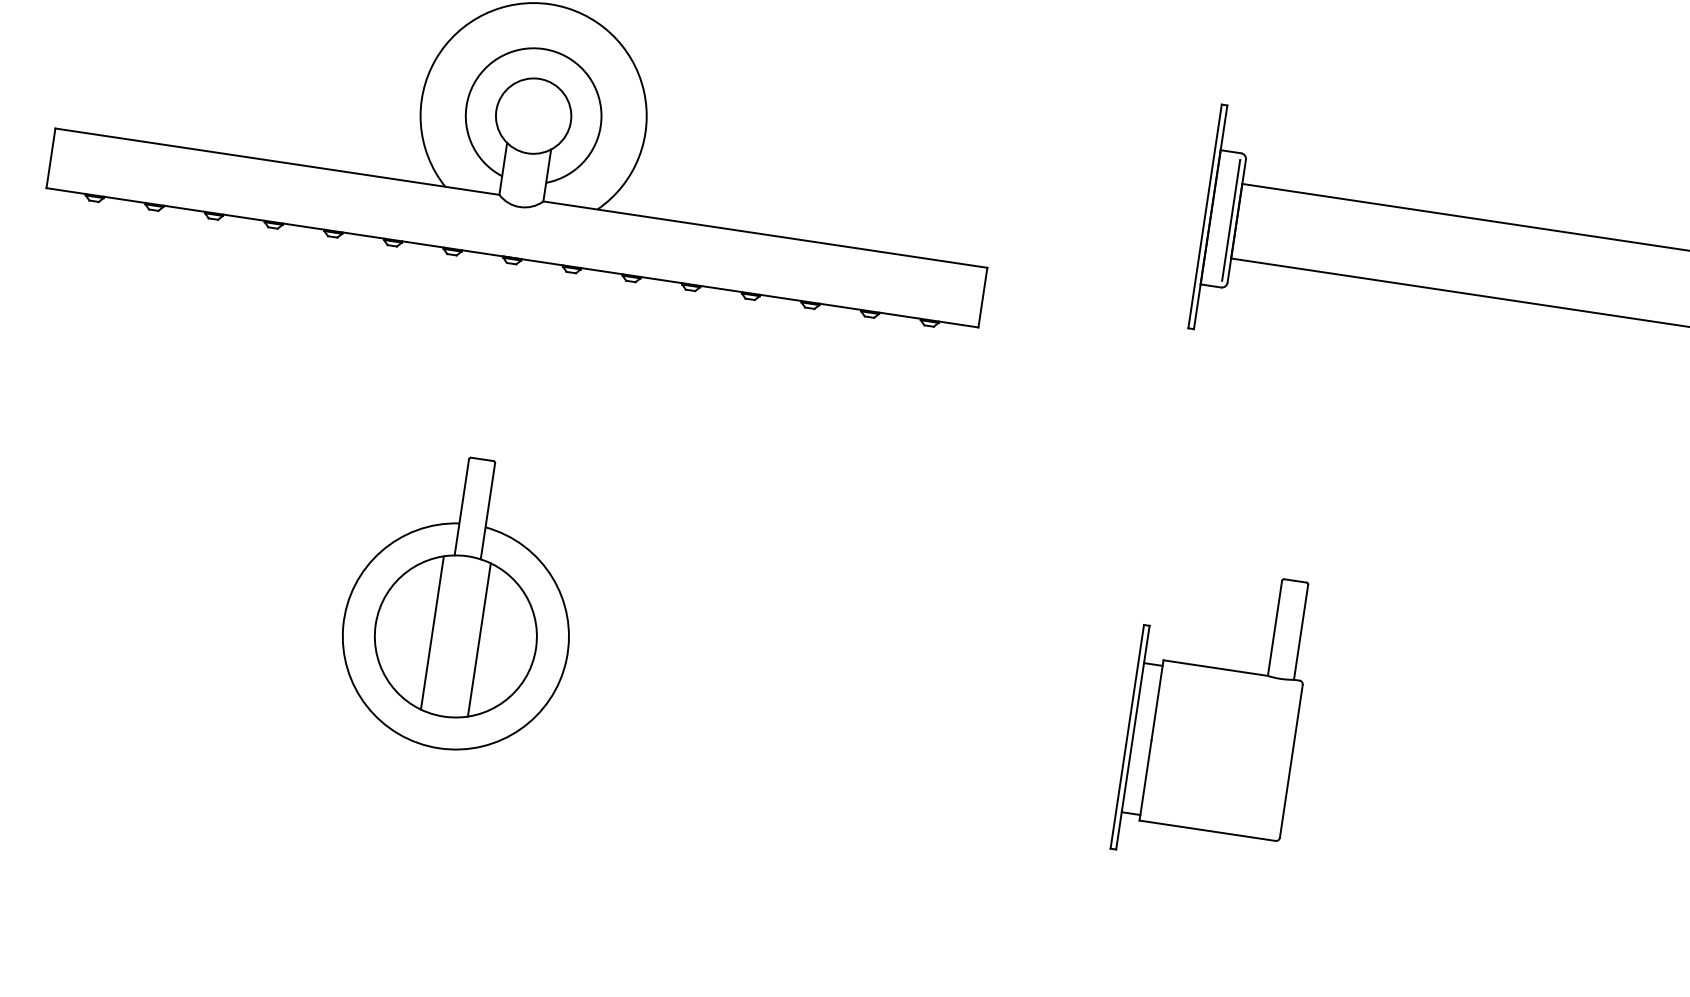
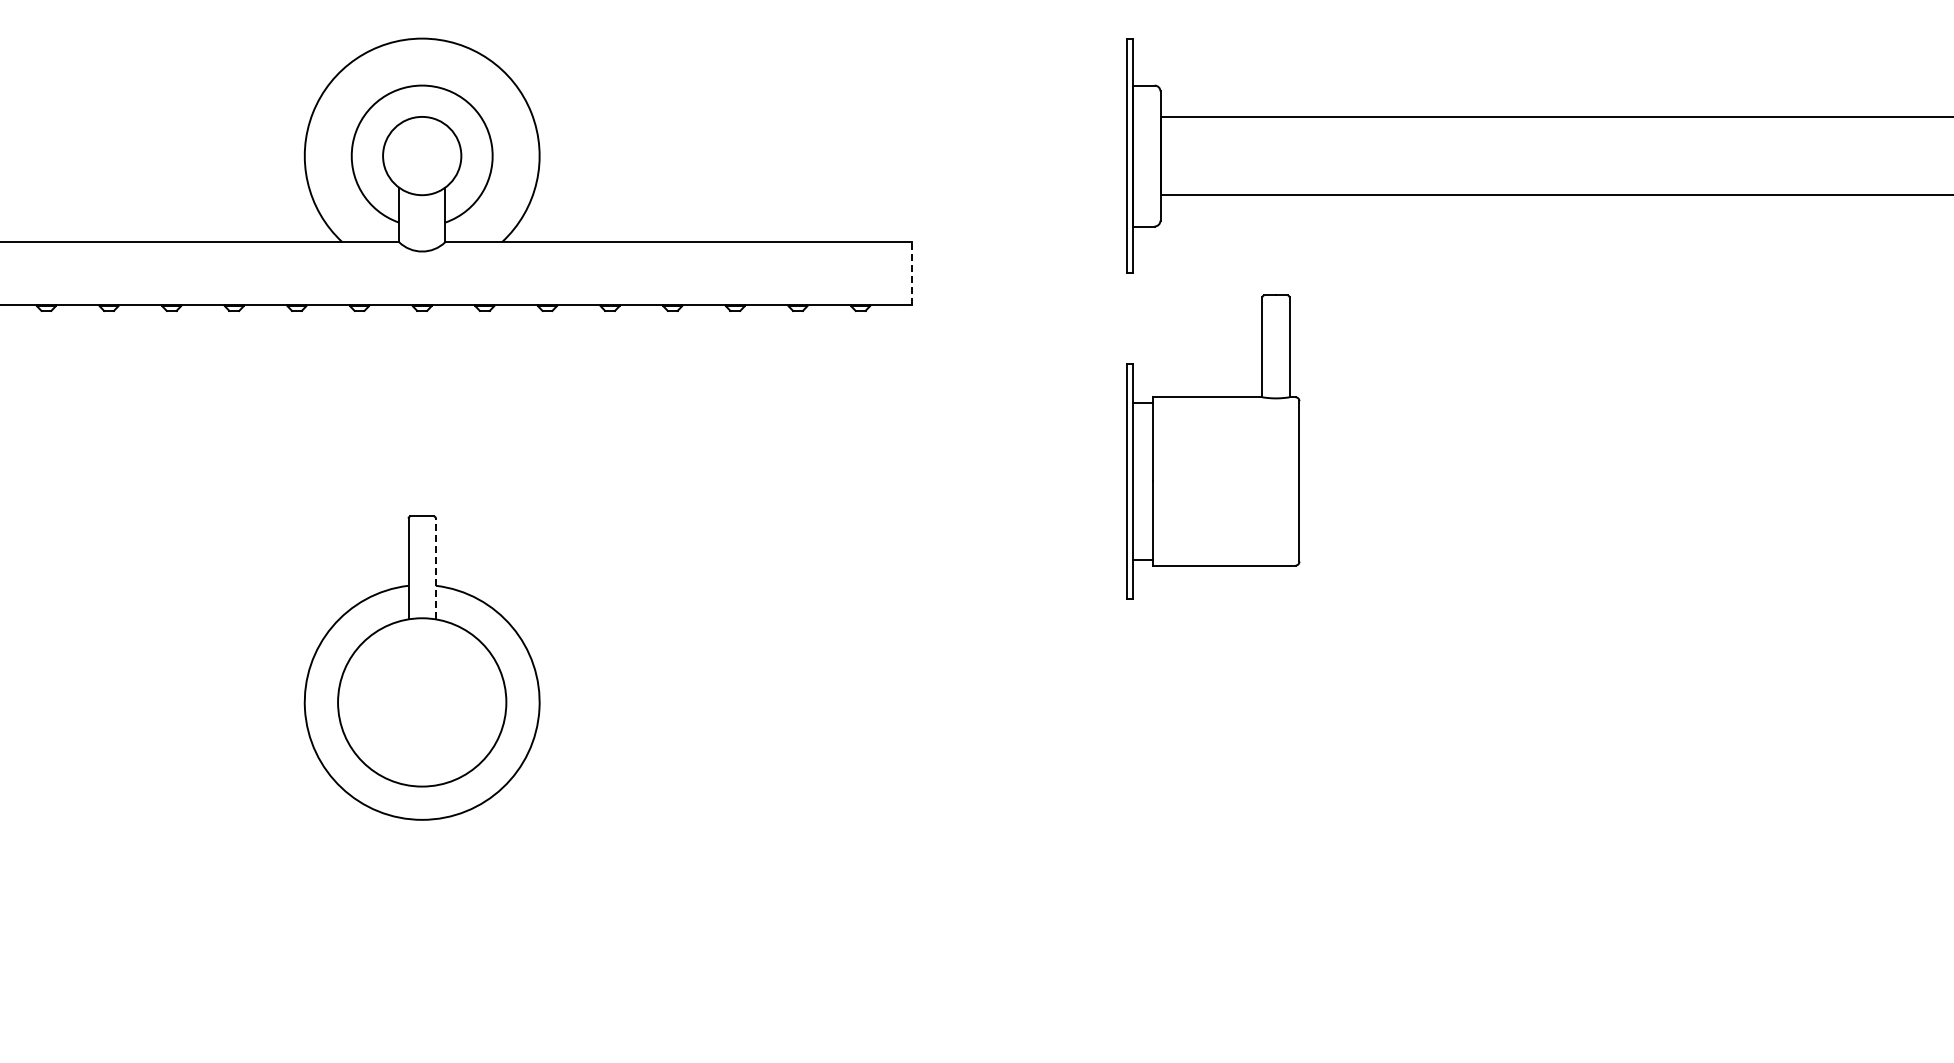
line: (1231, 219) -> (1154, 155), removed
line: (983, 296) -> (911, 272), solid -> dashed
line: (487, 510) -> (435, 568), solid -> dashed
line: (432, 632) -> (397, 701), removed
line: (479, 639) -> (446, 701), removed
part: (1214, 715) -> (1213, 446), moved

